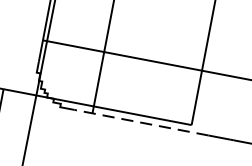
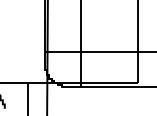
line: (141, 122) -> (109, 87), dashed -> solid

